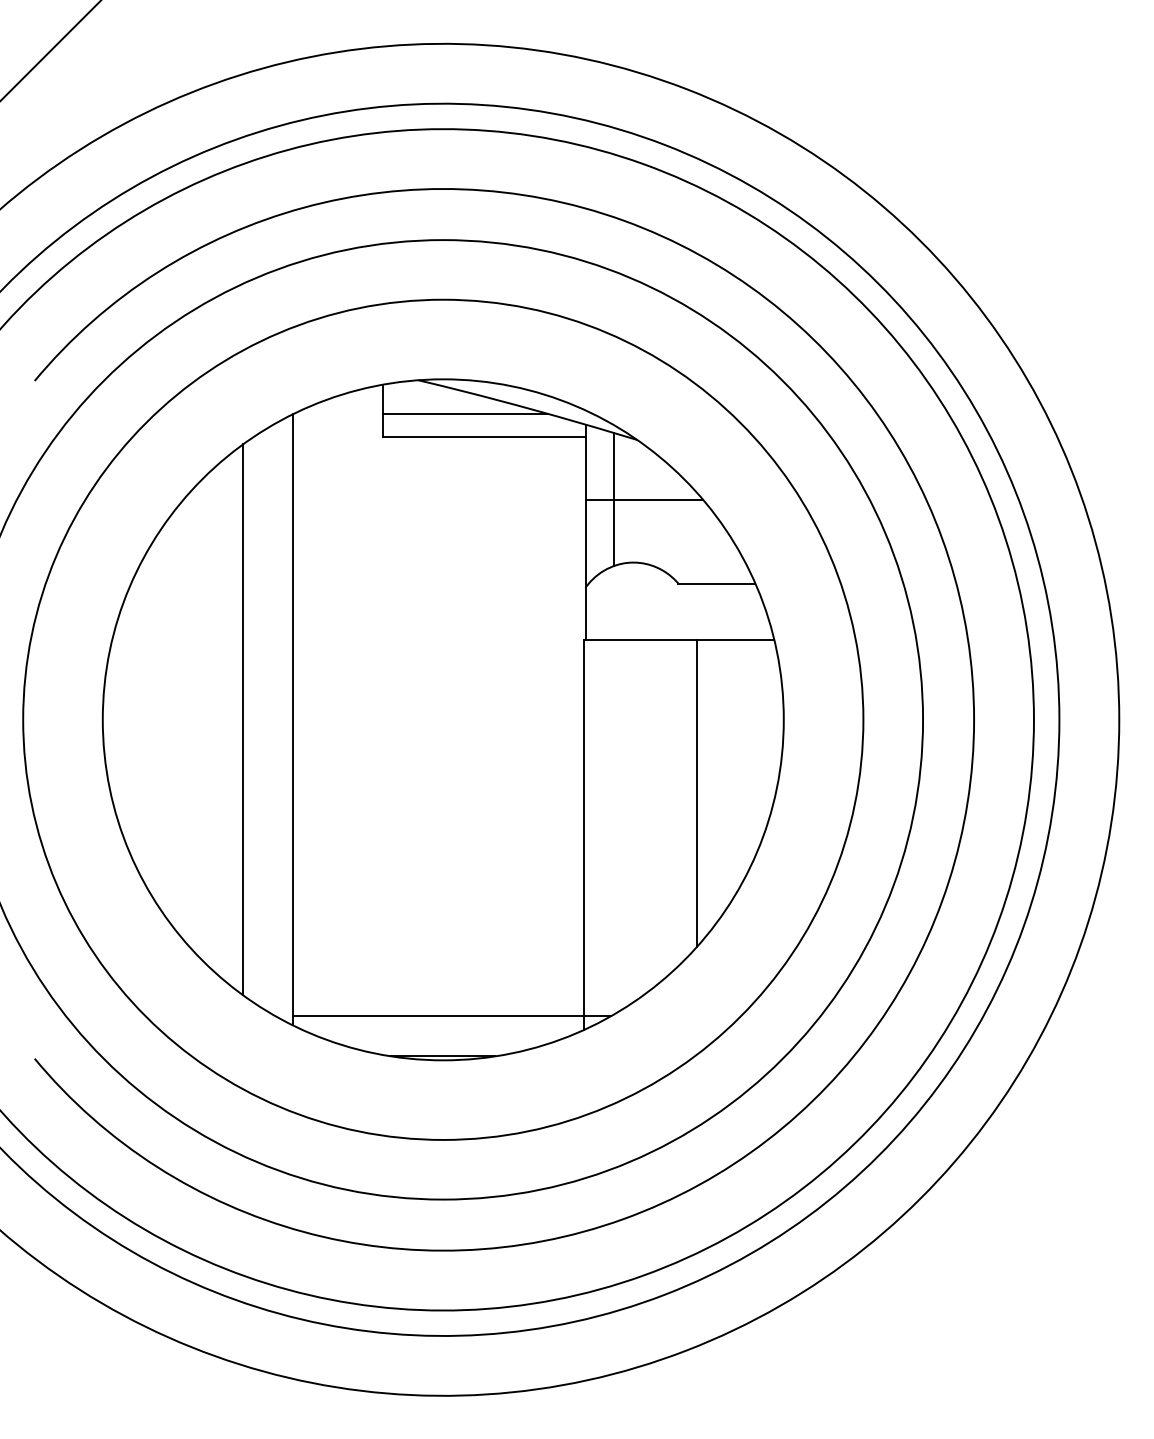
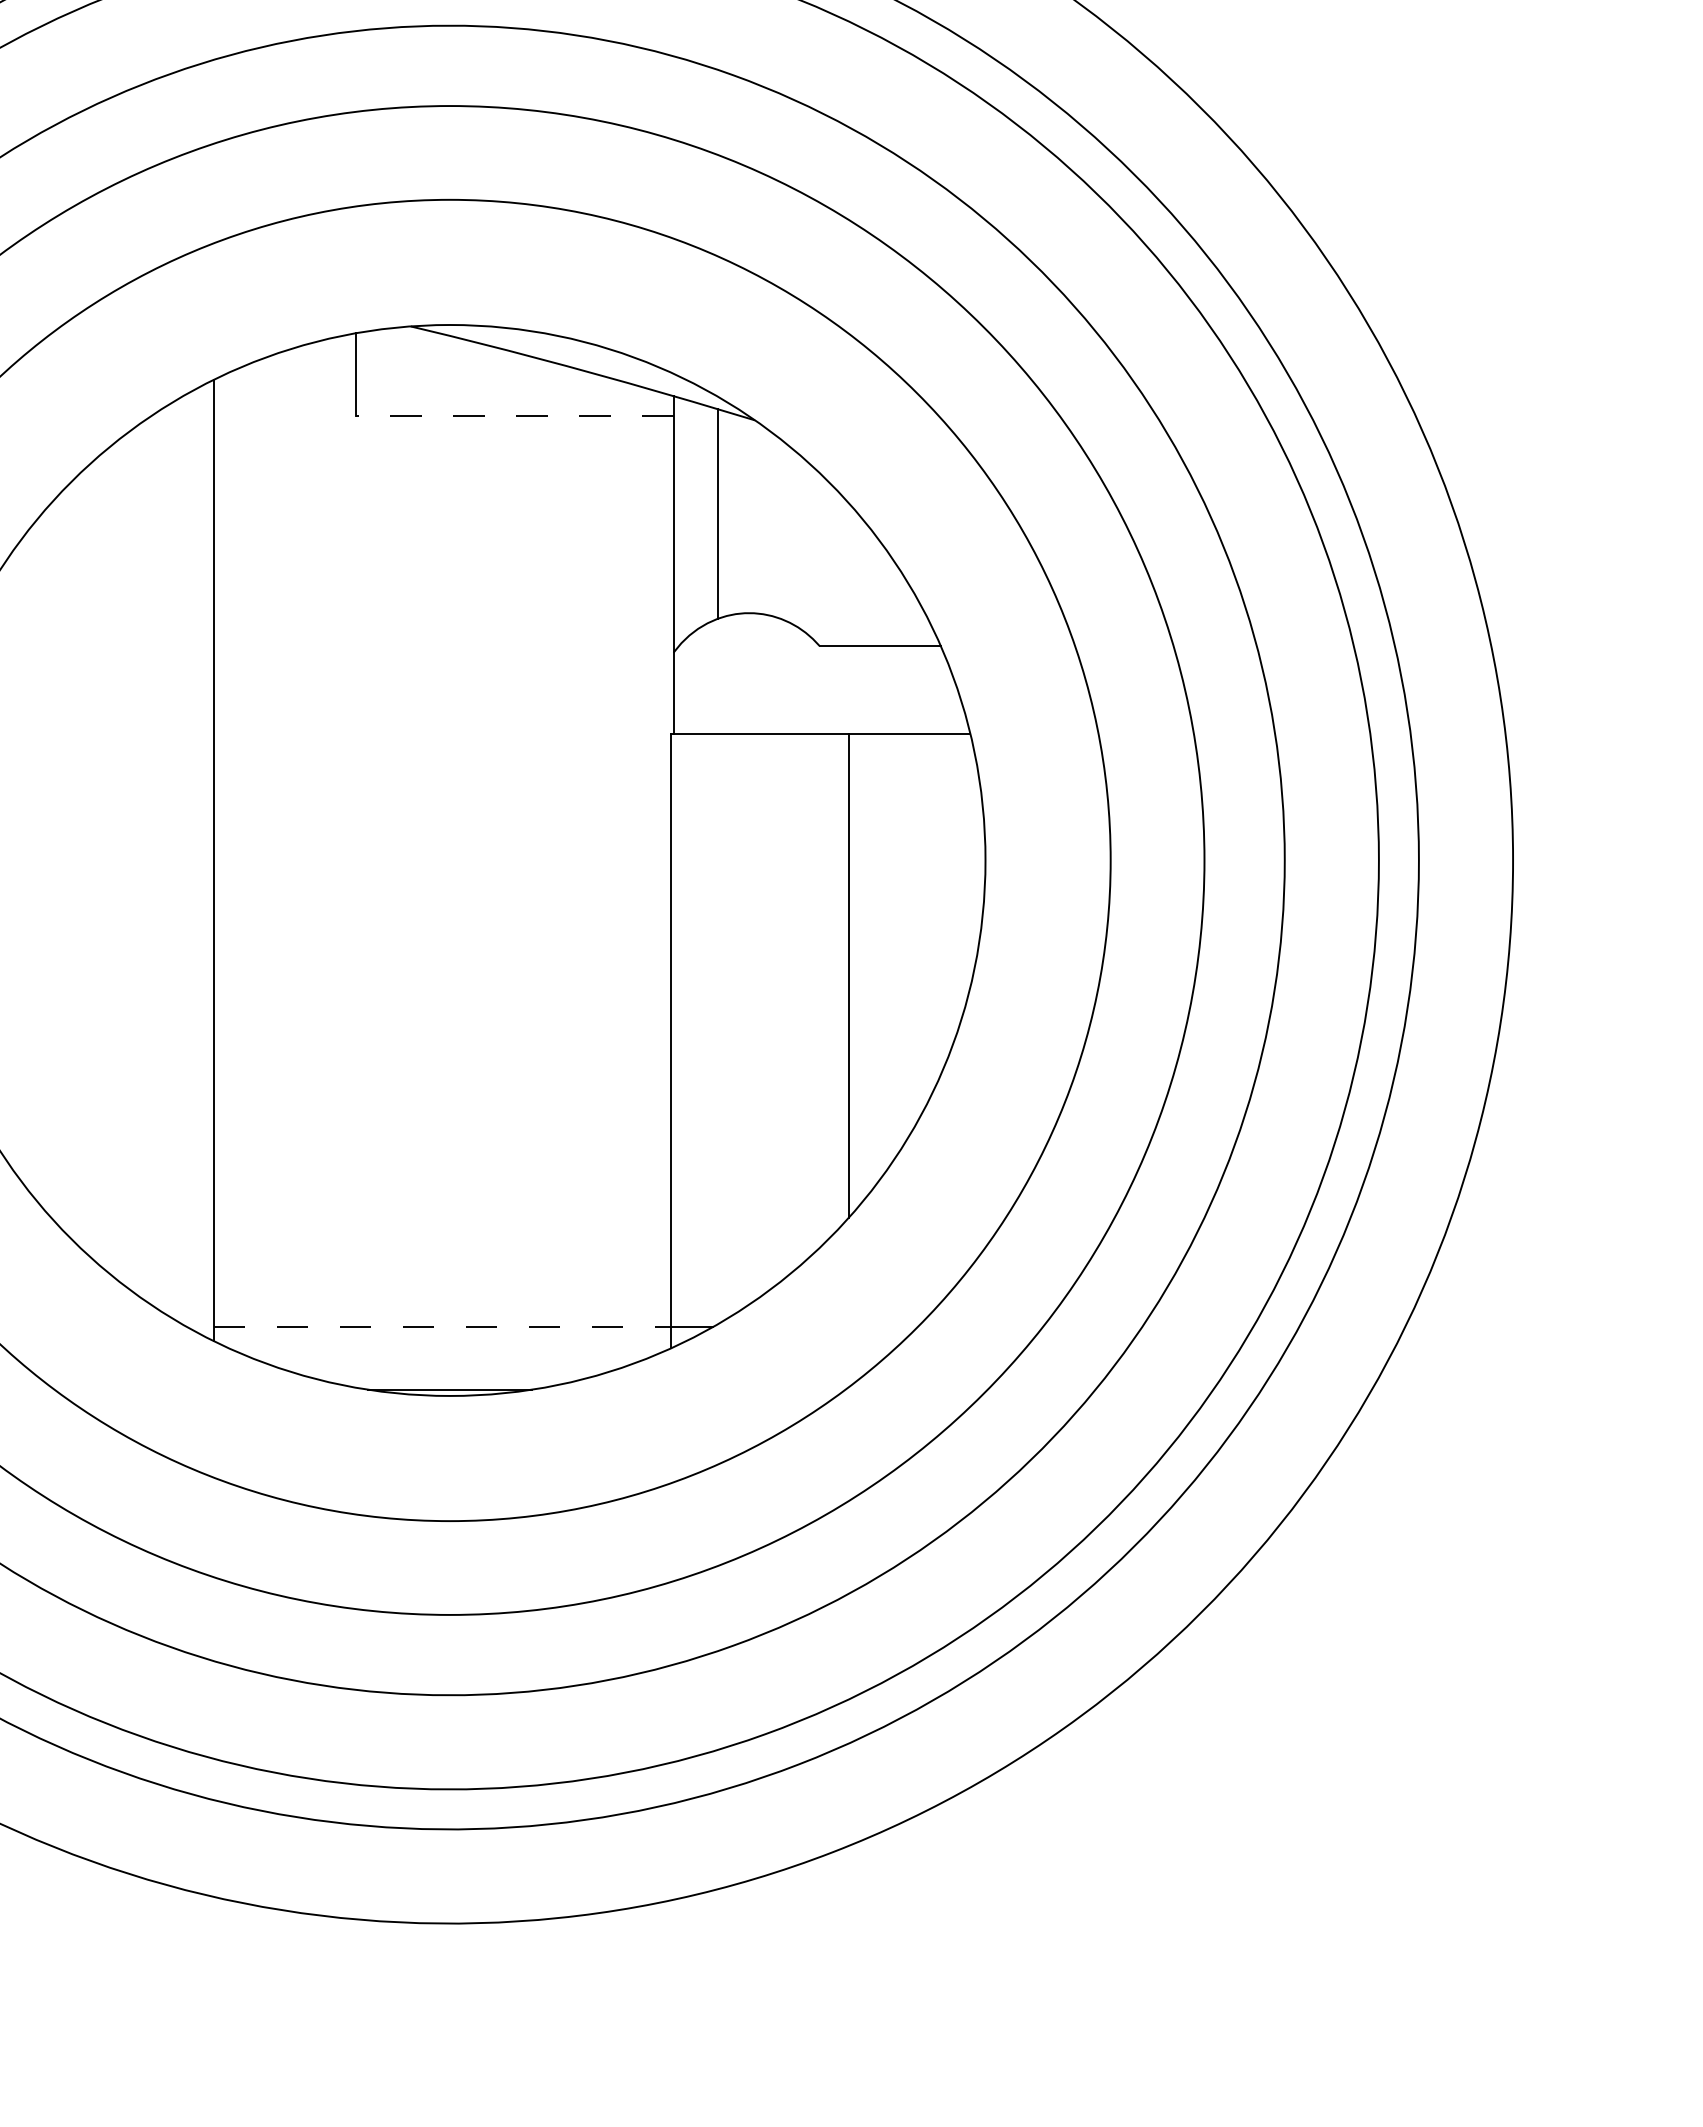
line: (465, 414) -> (484, 380), removed
line: (483, 437) -> (513, 416), solid -> dashed
line: (643, 499) -> (764, 513), removed
line: (243, 719) -> (135, 859), removed
line: (438, 1016) -> (442, 1327), solid -> dashed

